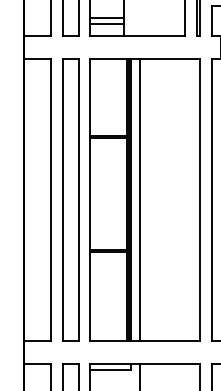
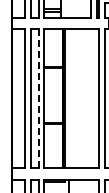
line: (78, 199) -> (38, 98), solid -> dashed
line: (138, 199) -> (68, 98), removed

